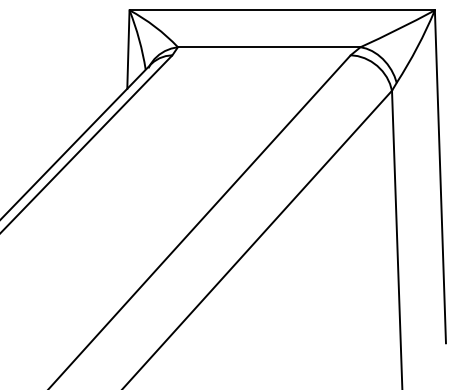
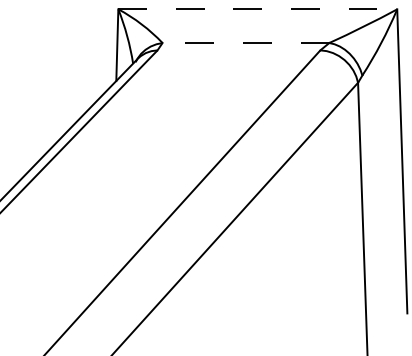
line: (282, 10) -> (258, 9), solid -> dashed
line: (268, 47) -> (245, 43), solid -> dashed

